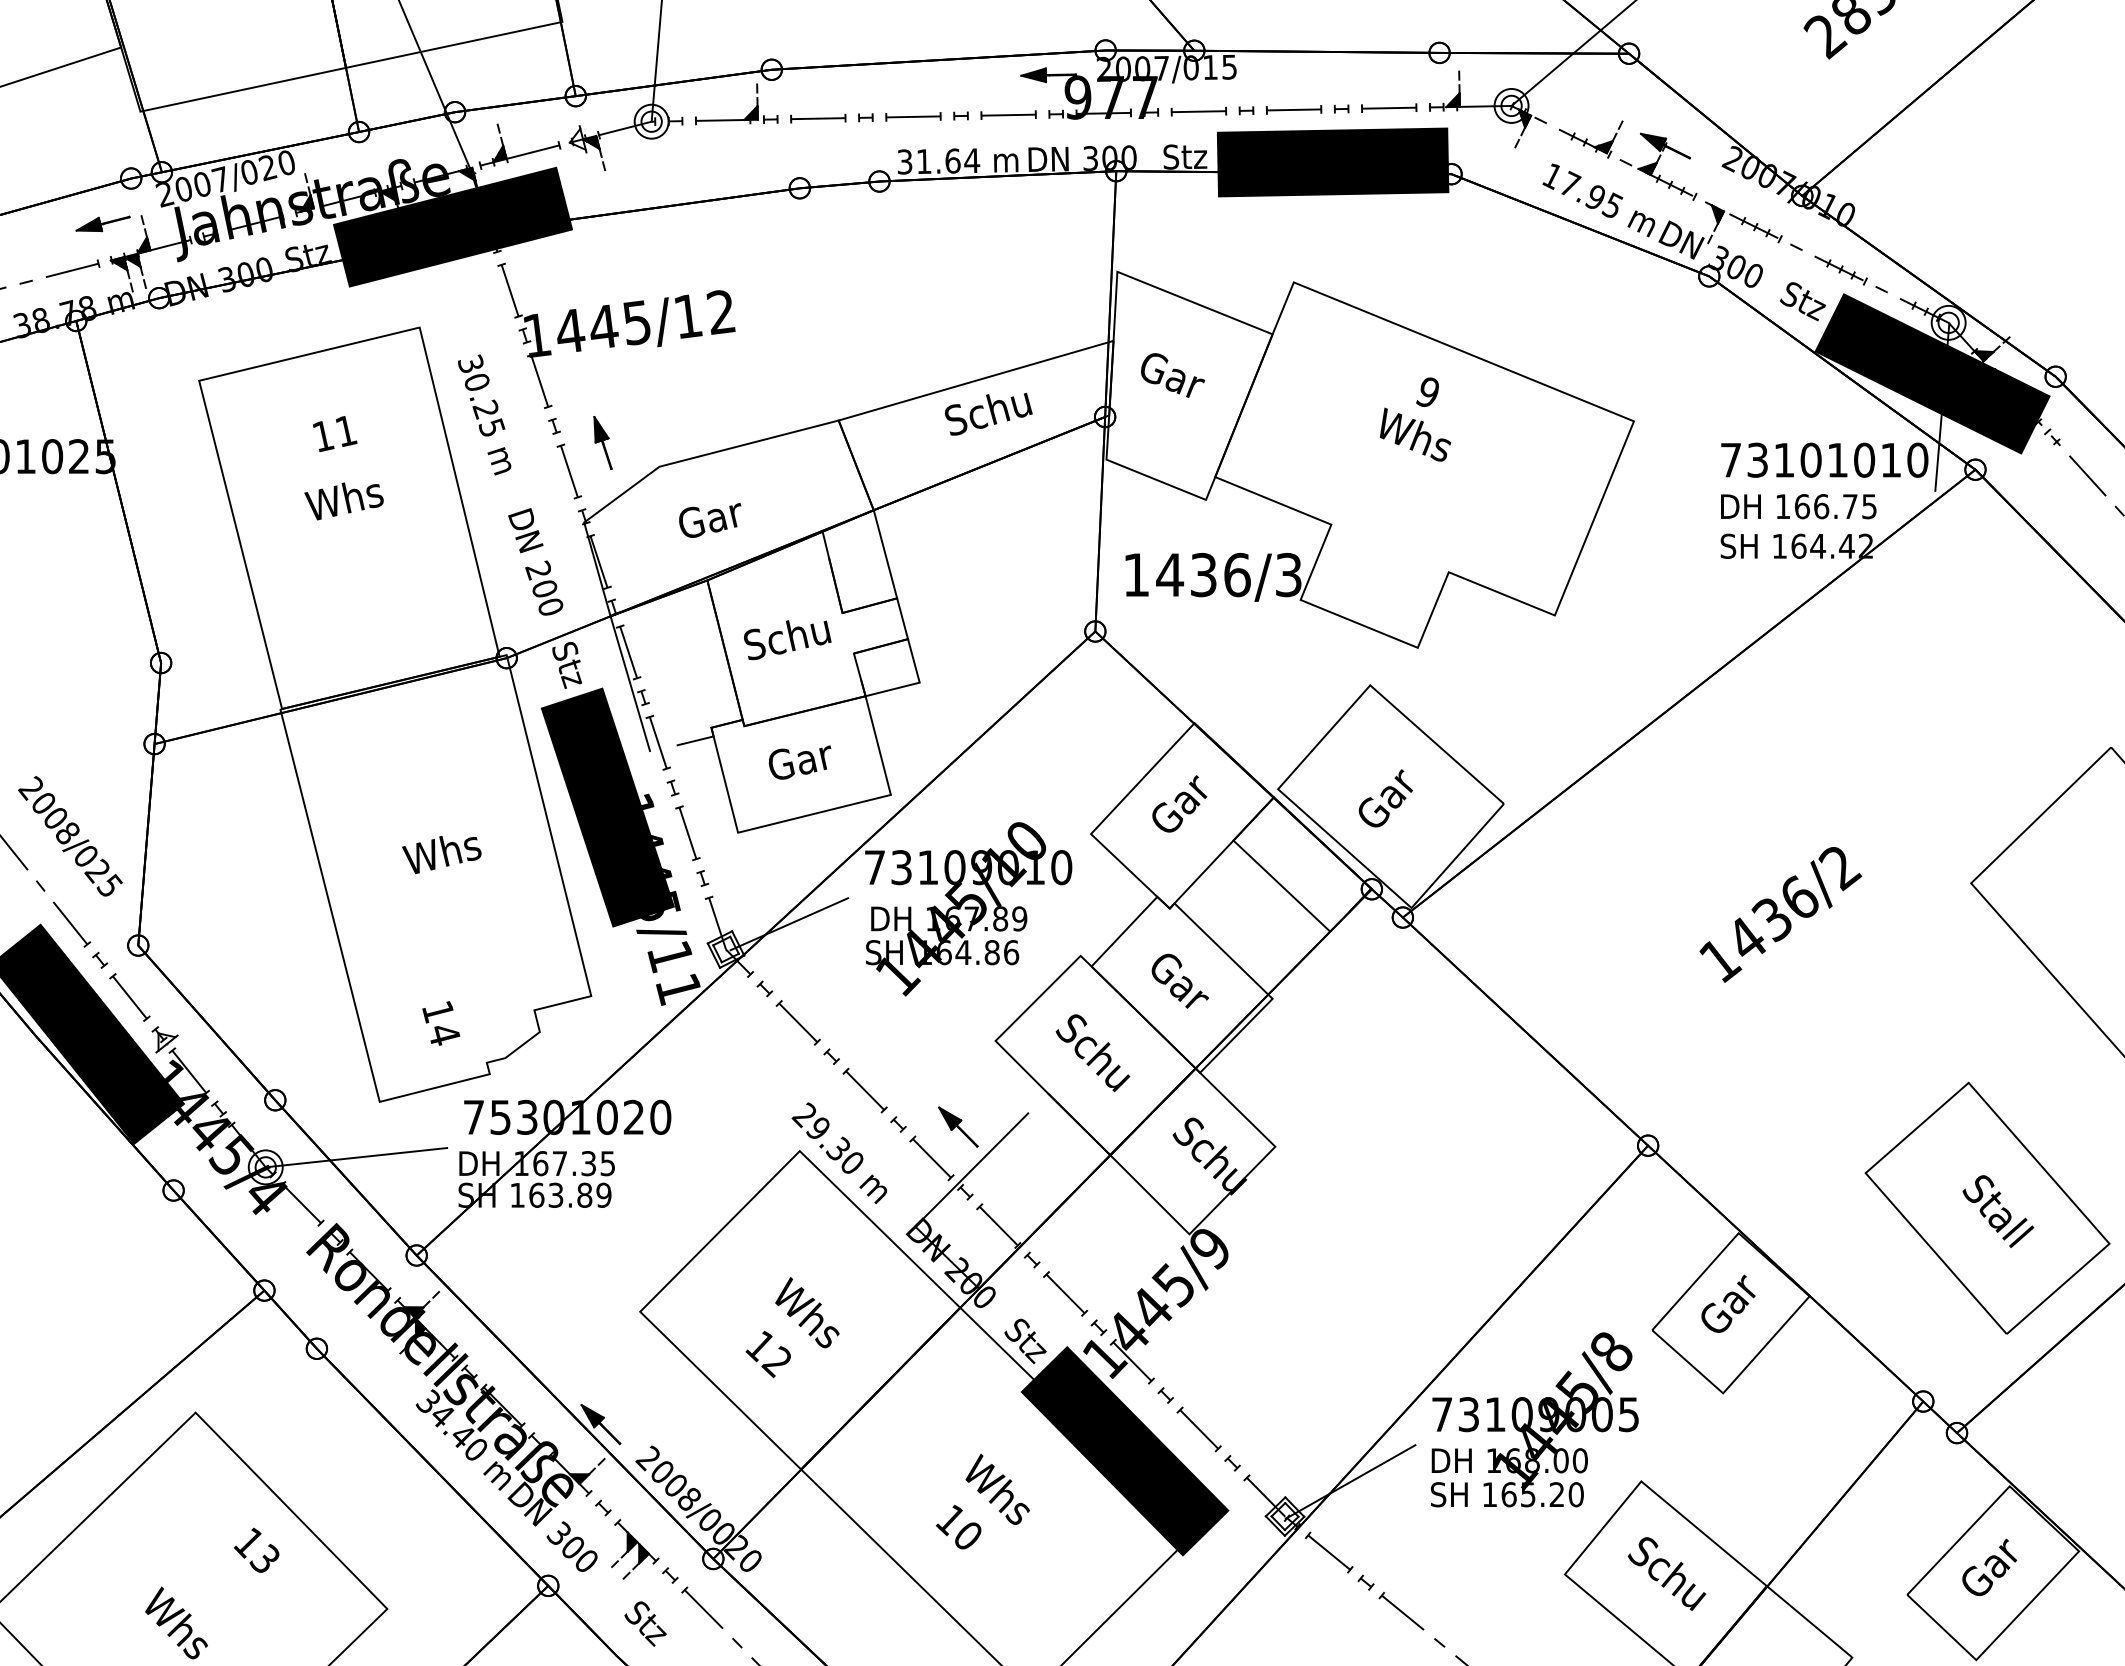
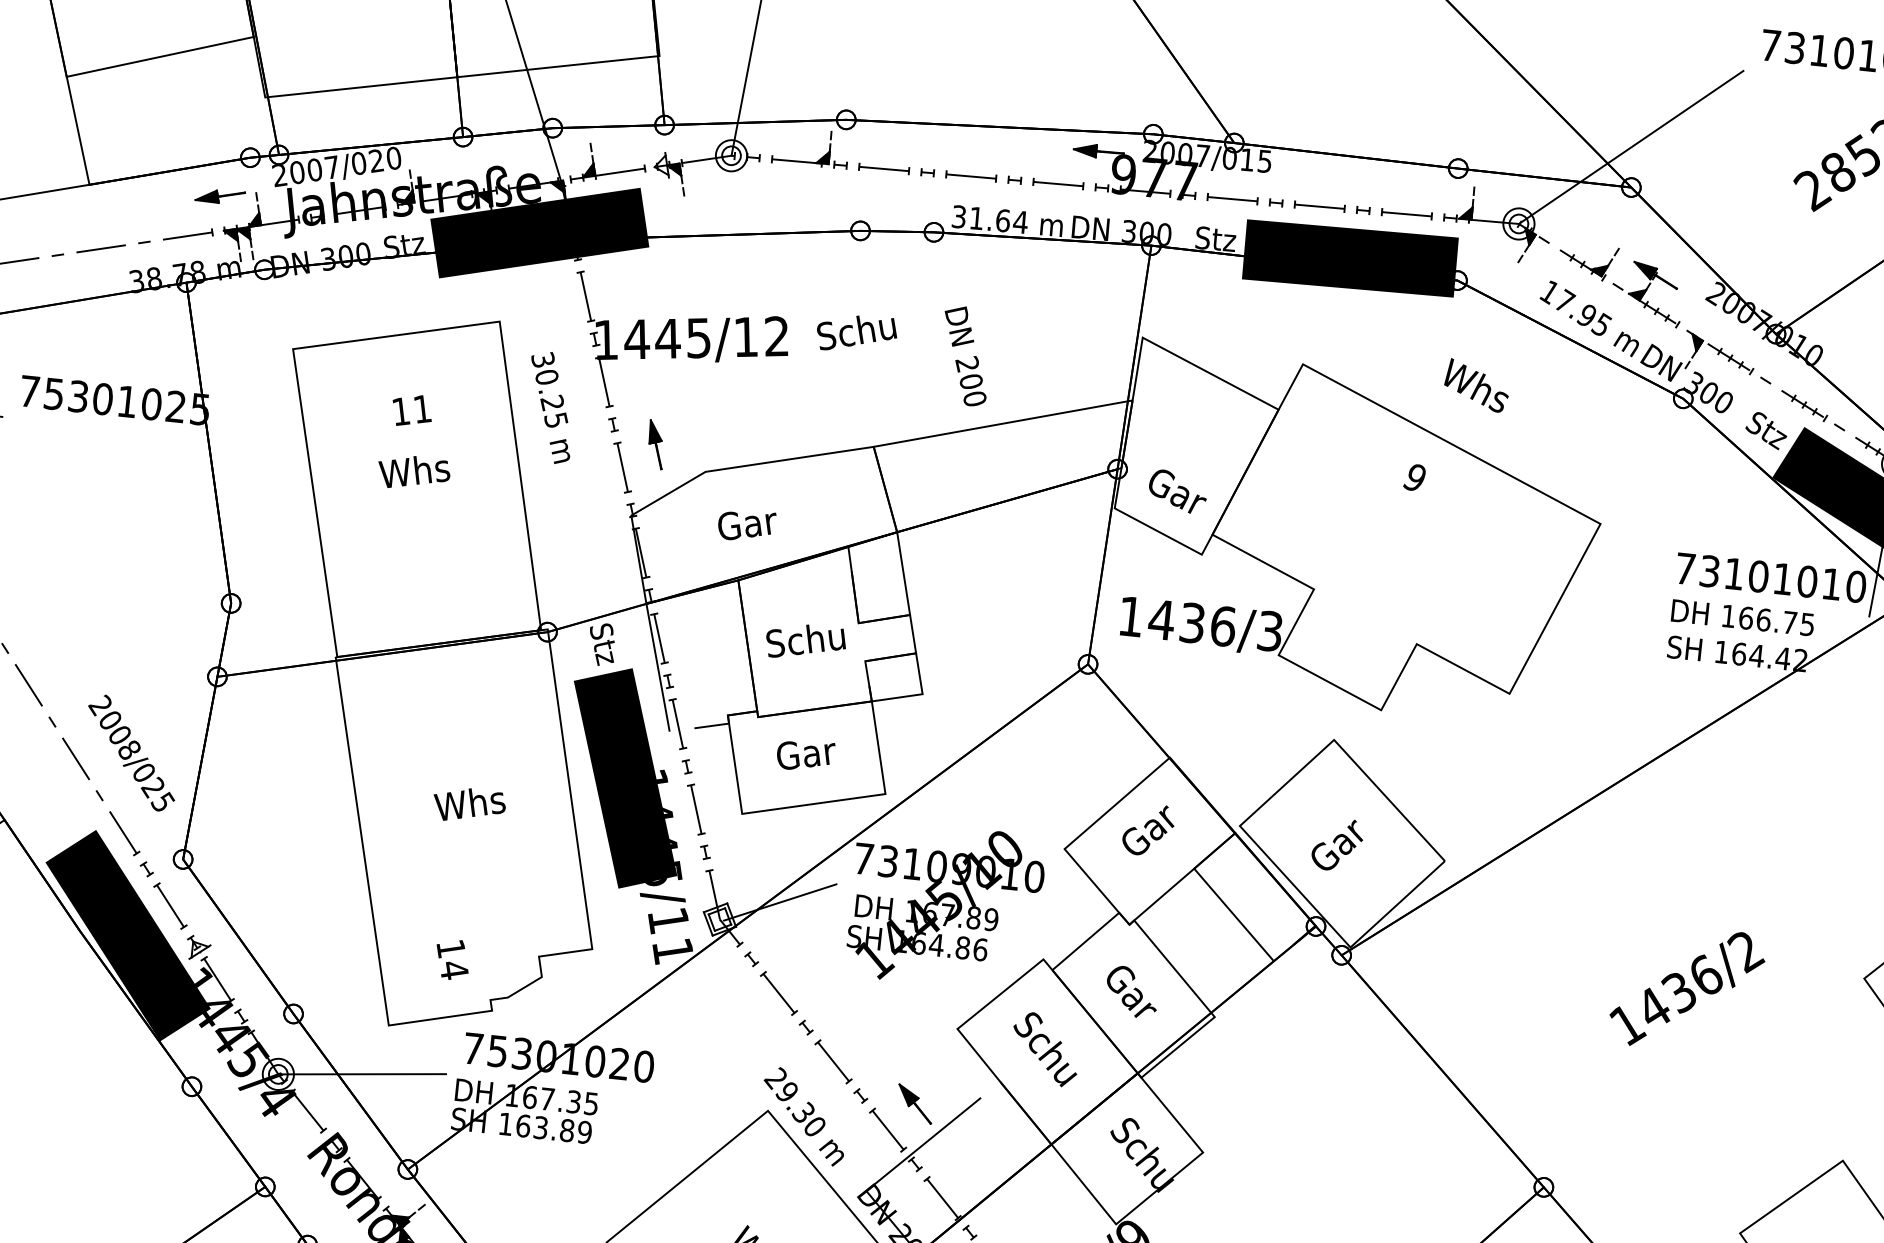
text: (1173, 375) -> (1178, 491), moved
text: (988, 413) -> (856, 333), moved
text: (1415, 434) -> (1476, 385), moved
text: (535, 561) -> (965, 355), moved

